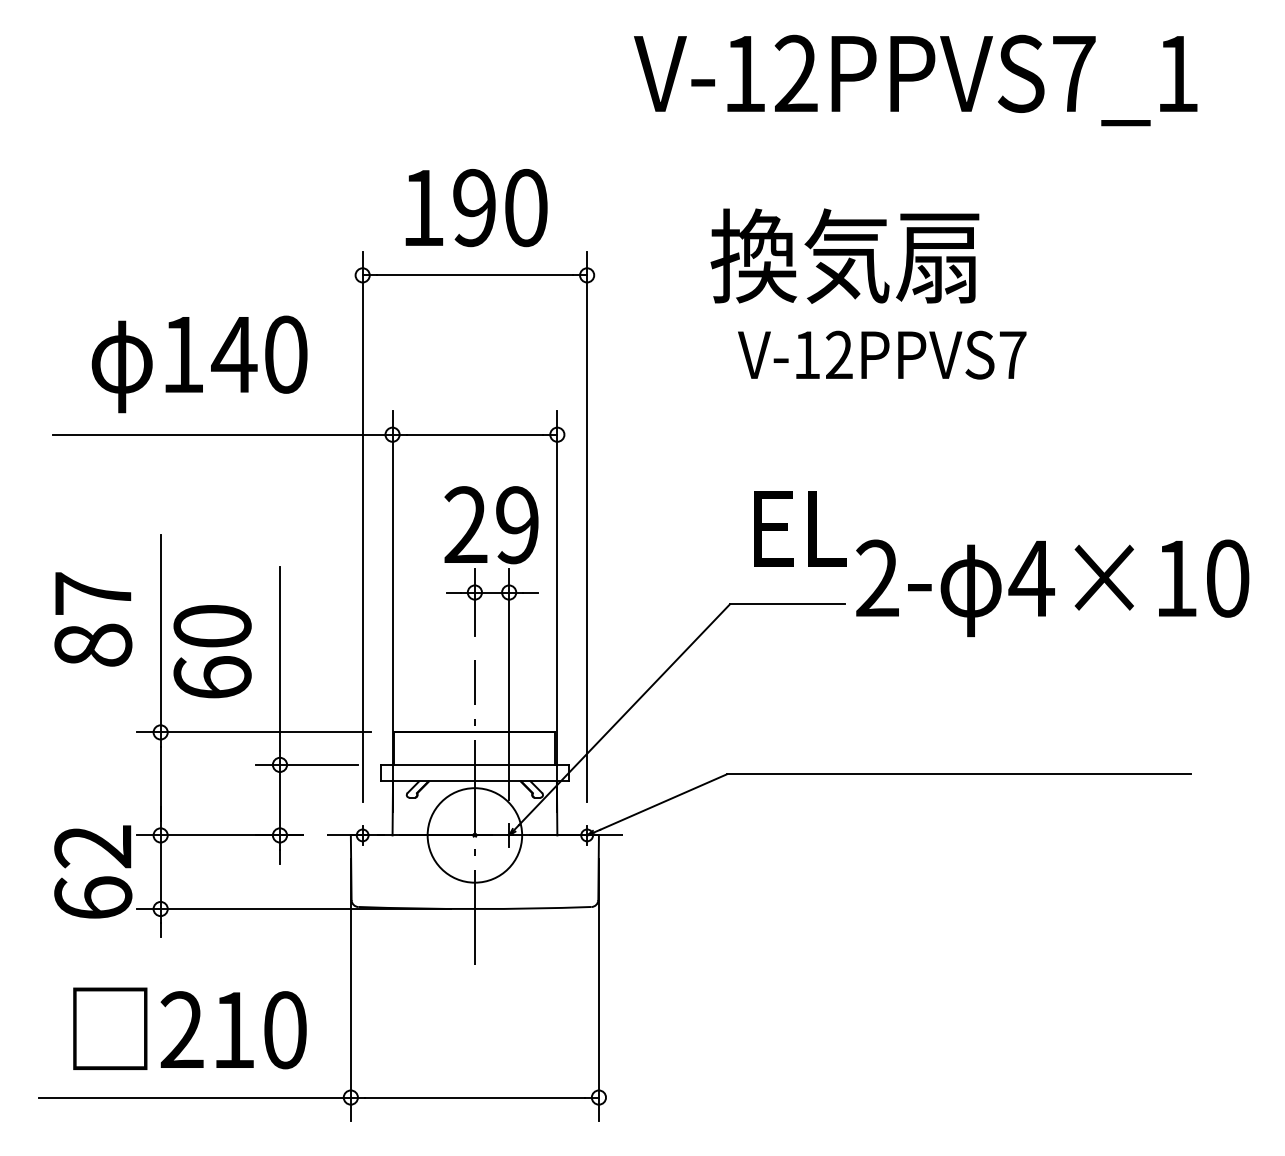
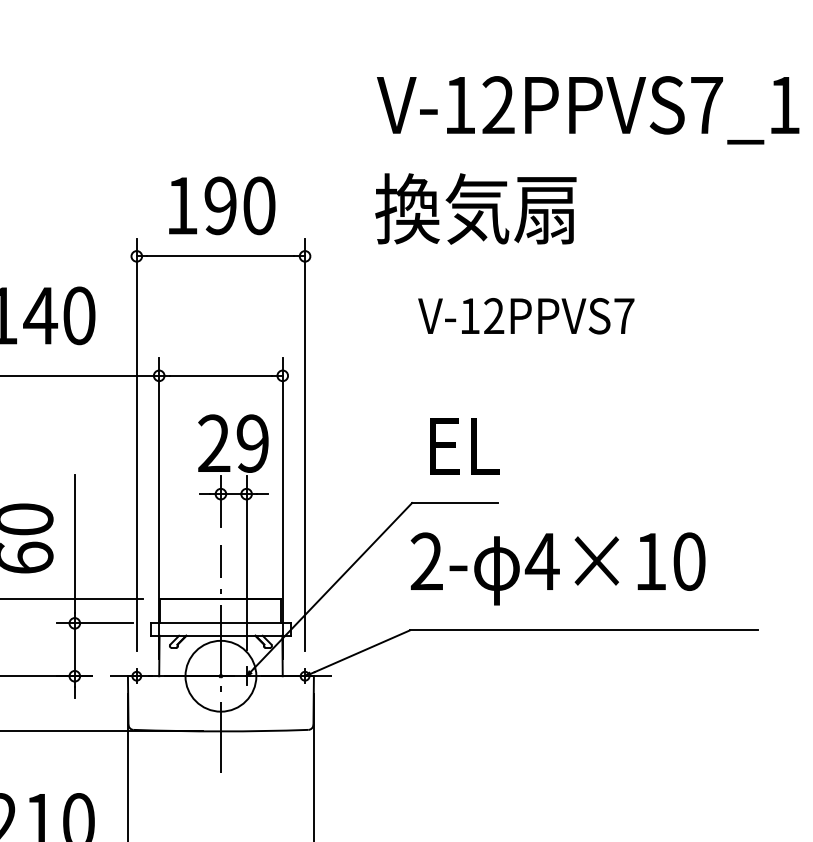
text: (915, 80) -> (587, 110), moved
text: (844, 255) -> (475, 208), moved
text: (1052, 588) -> (557, 569), moved

